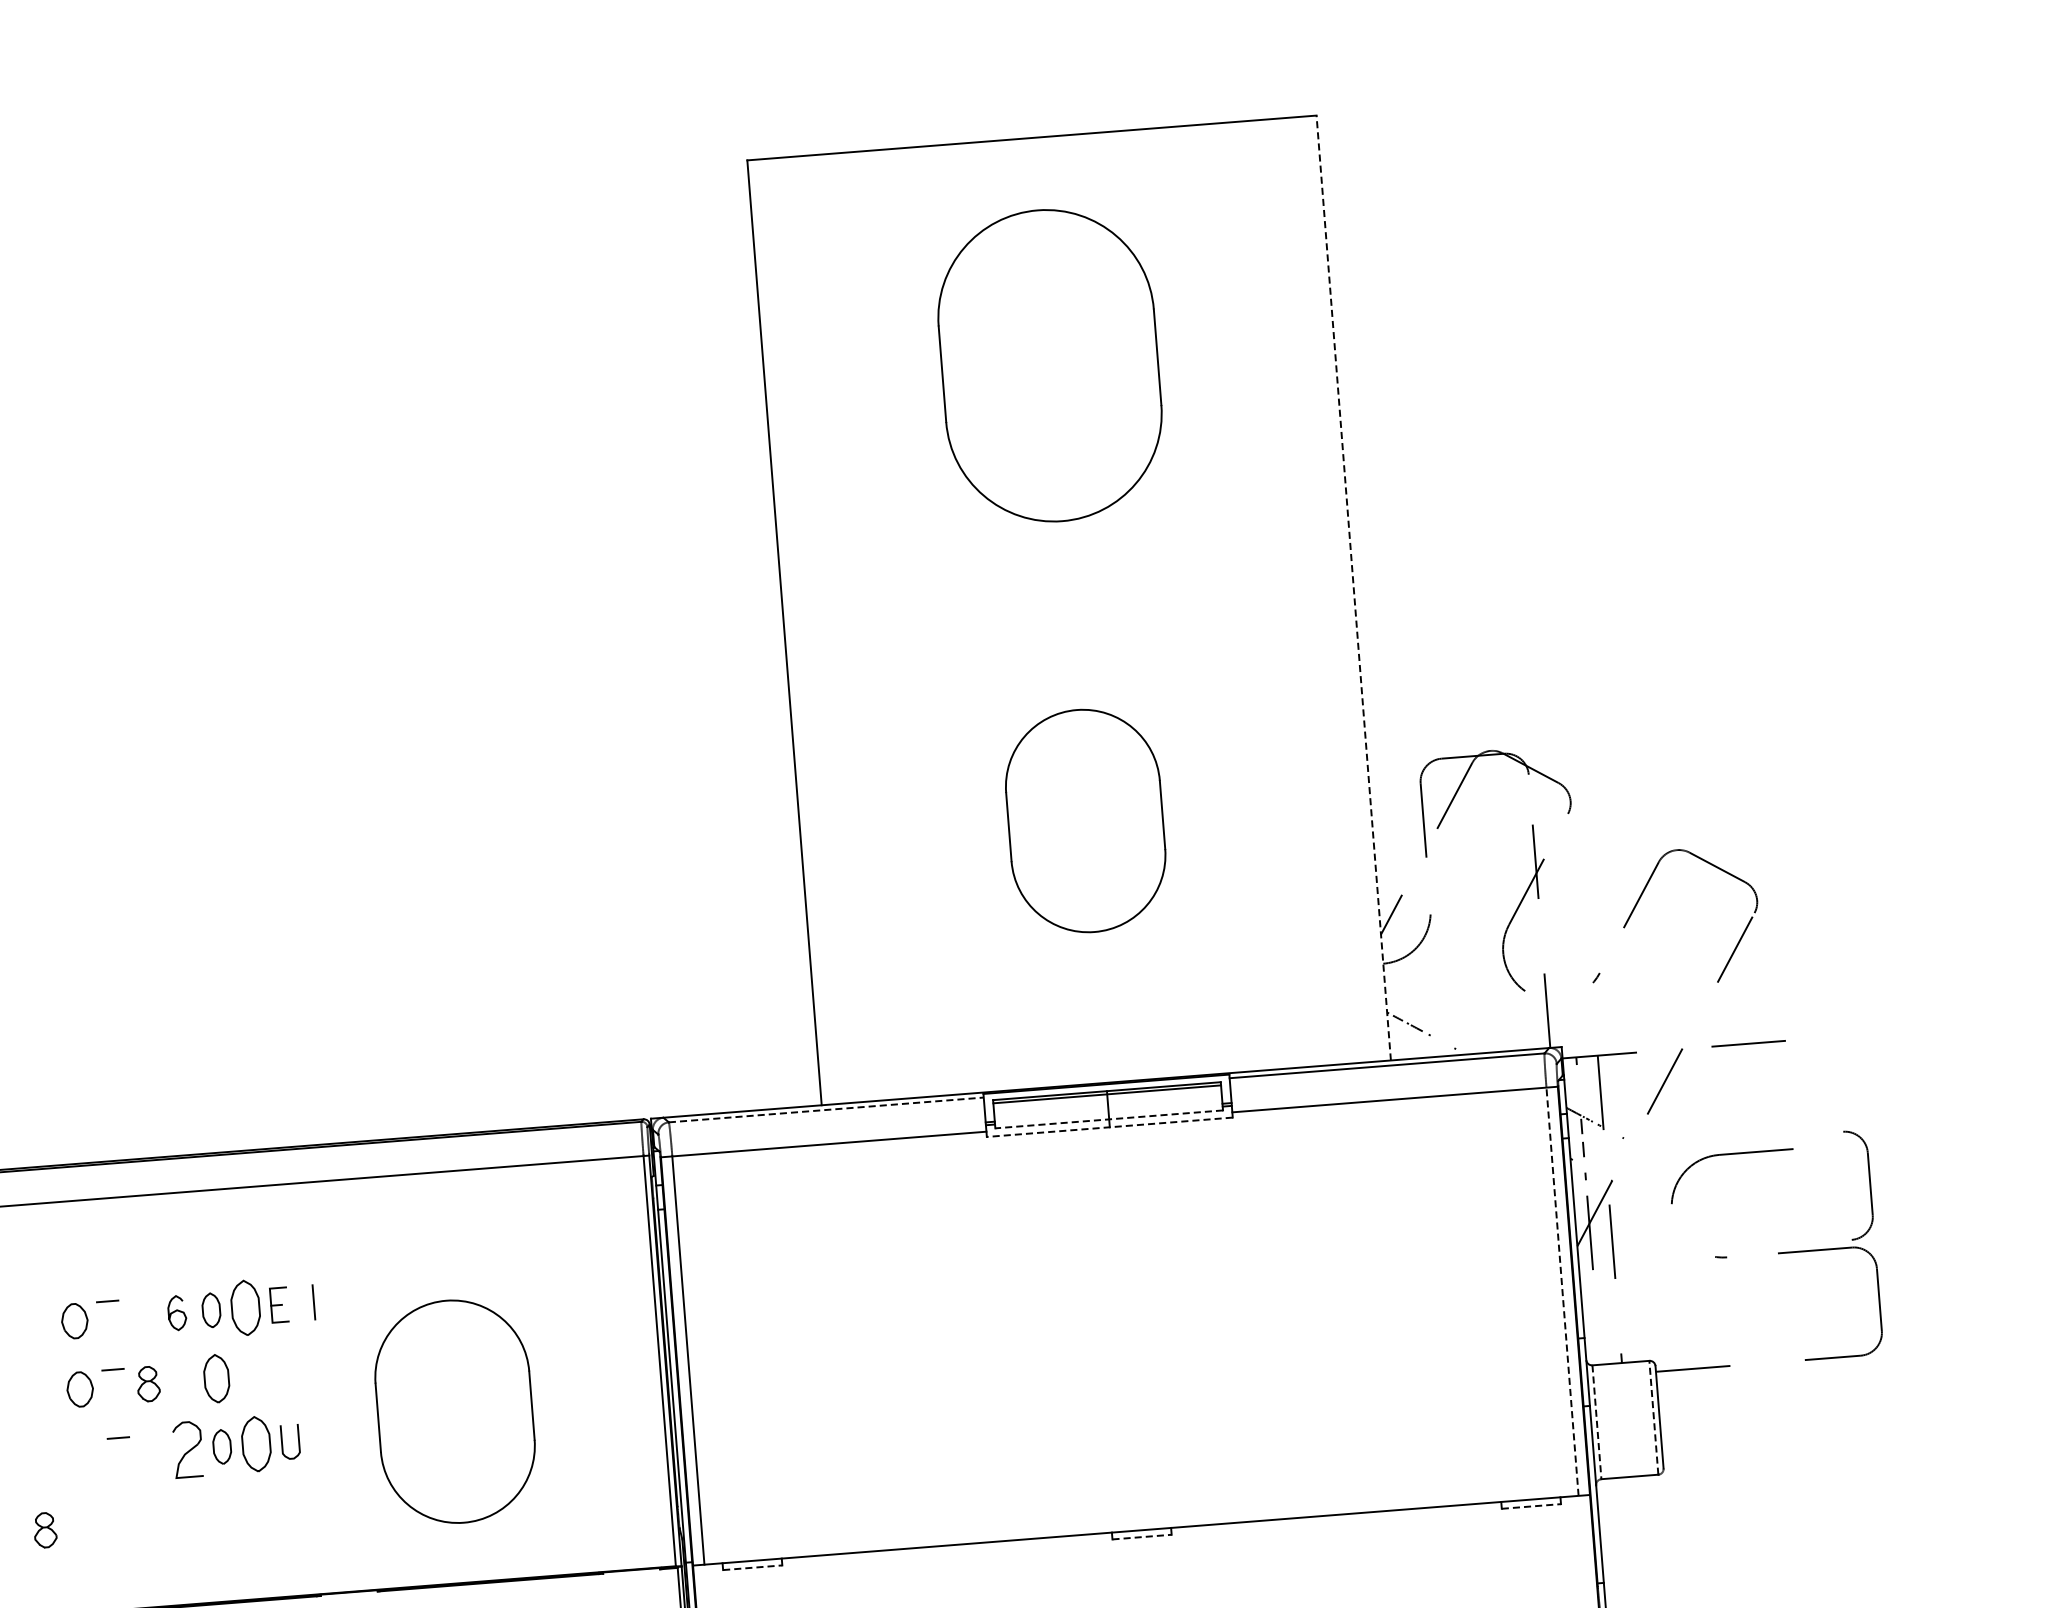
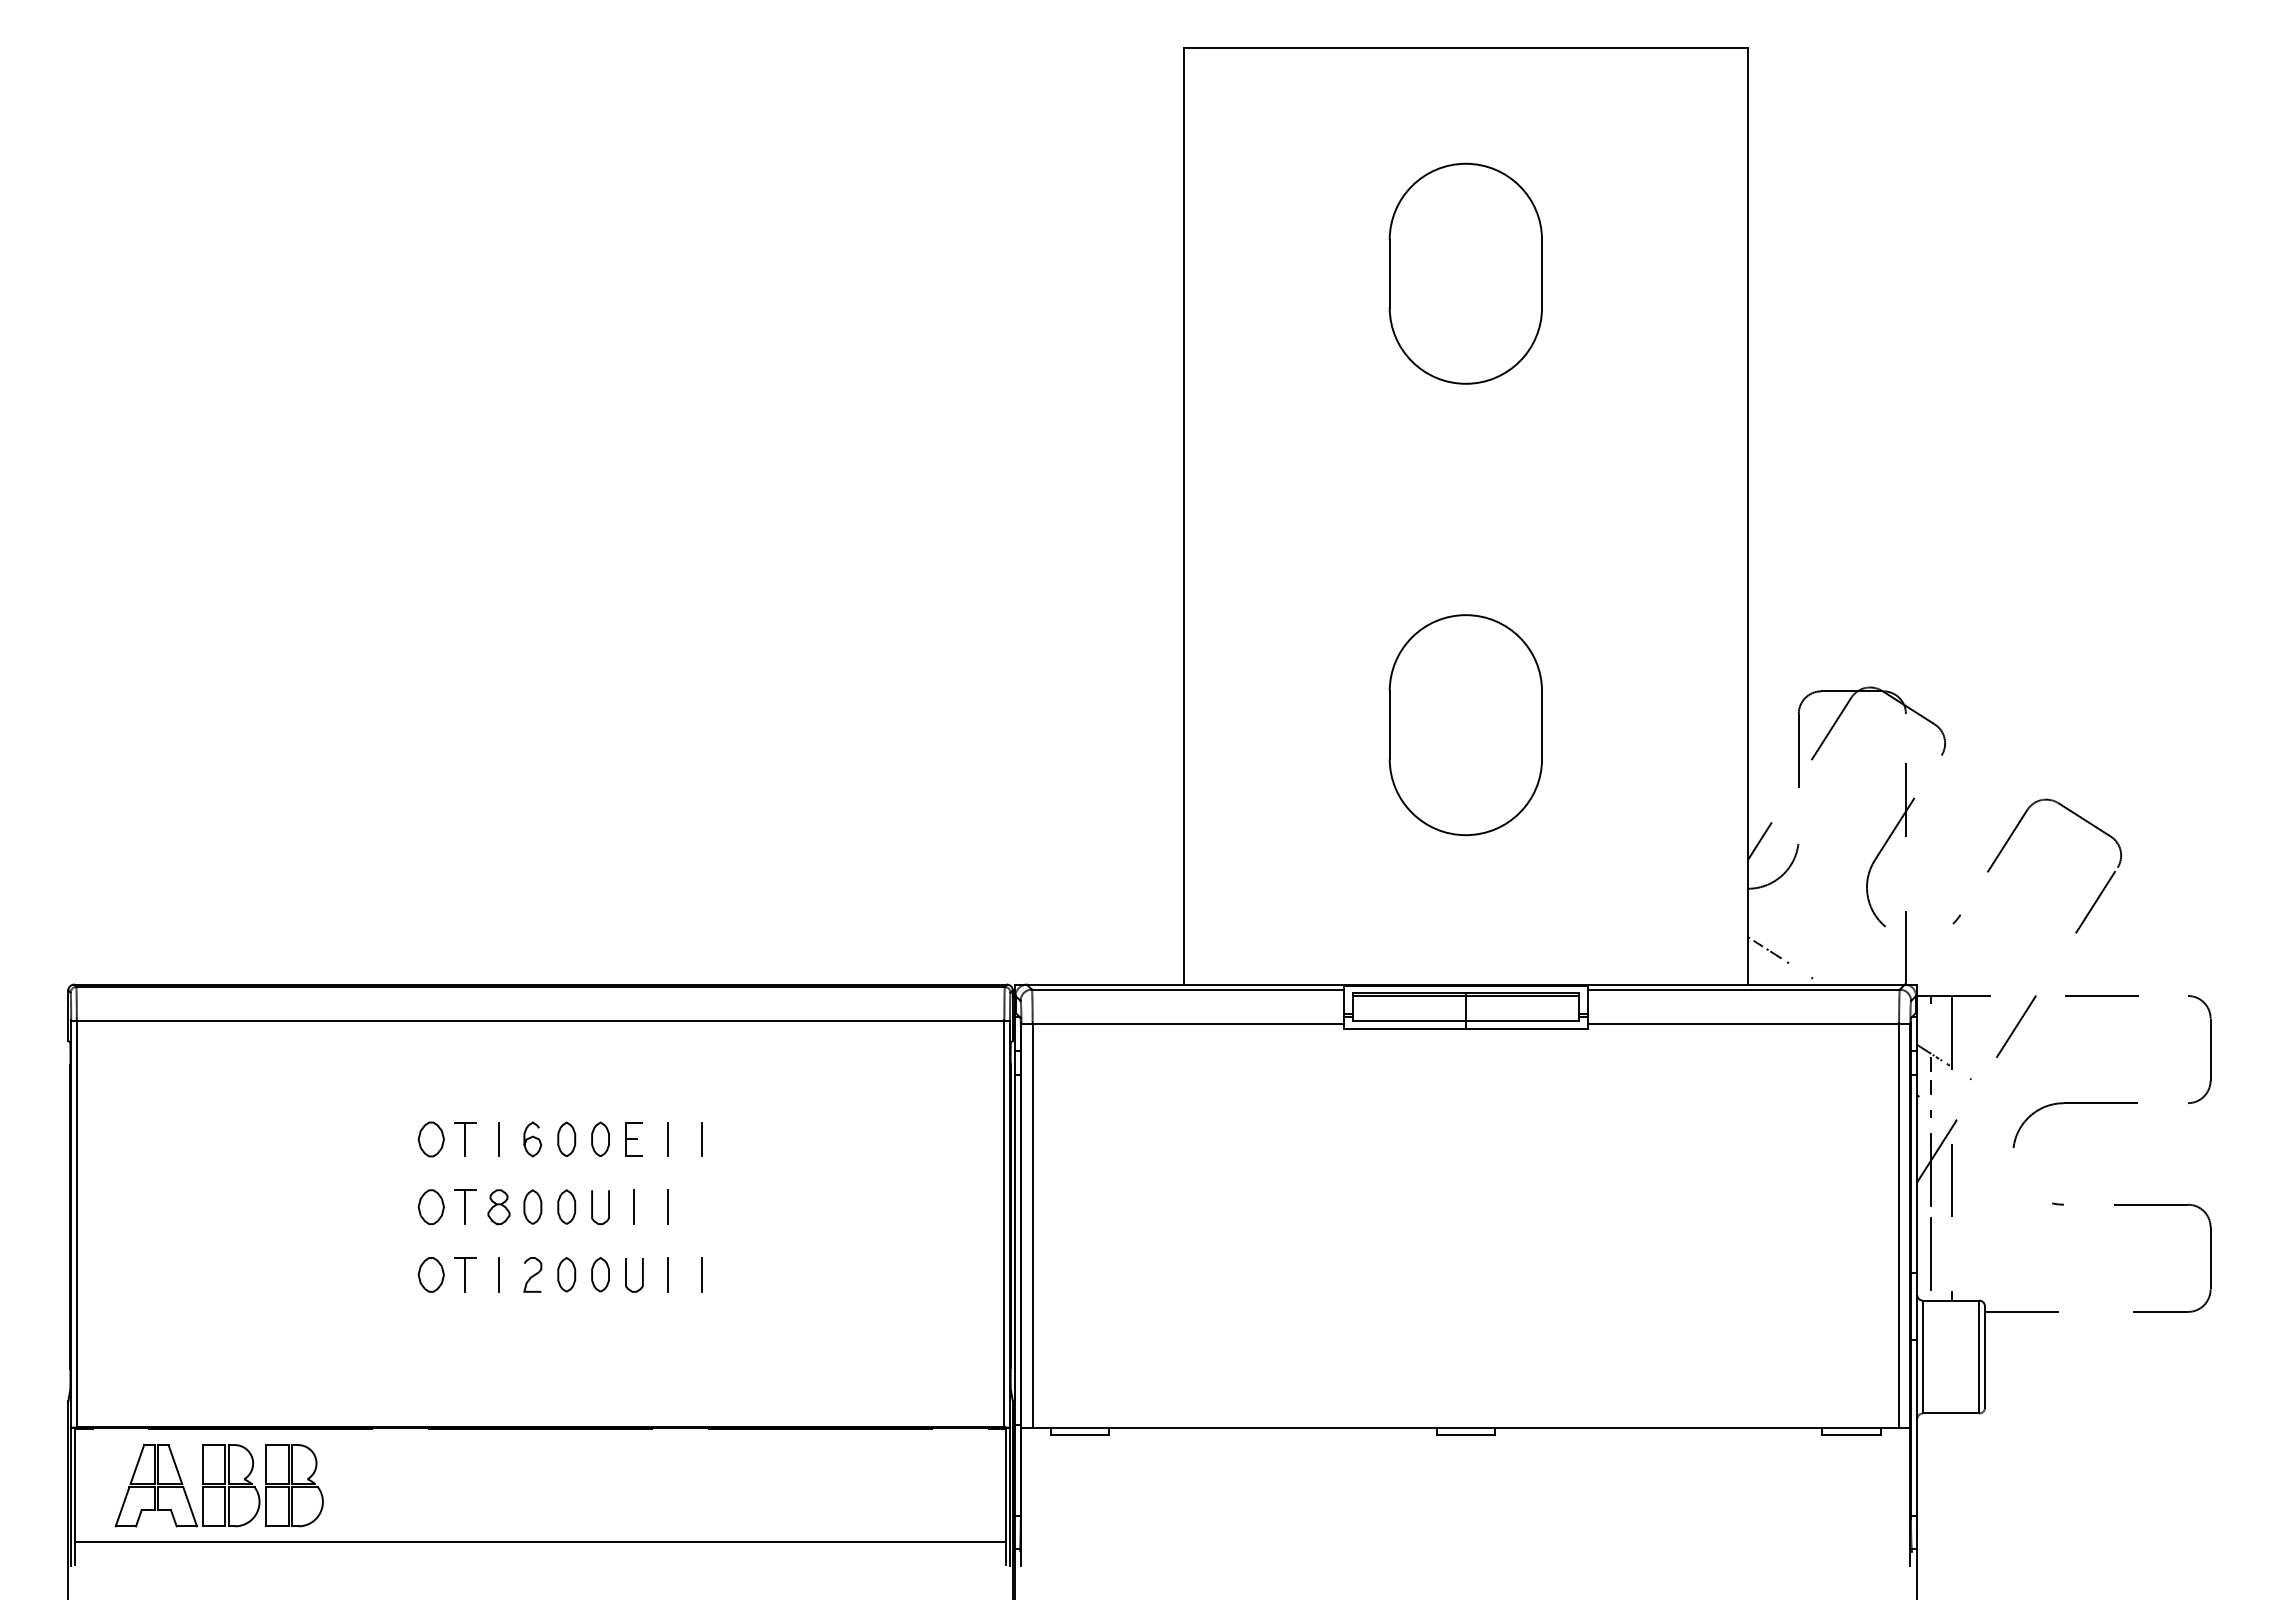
part: (1049, 365) -> (1465, 273), size x0.71
line: (1353, 587) -> (1747, 515), dashed -> solid
line: (826, 1109) -> (1188, 989), dashed -> solid
line: (1108, 1119) -> (1465, 1020), dashed -> solid
line: (1109, 1127) -> (1465, 1028), dashed -> solid
part: (1870, 1183) -> (2210, 1049), moved
line: (1562, 1291) -> (1899, 1225), dashed -> solid
line: (348, 1299) -> (702, 1139), added
part: (245, 1306) -> (600, 1138), size x0.62
line: (143, 1315) -> (499, 1139), added
line: (109, 1318) -> (465, 1139), added
line: (1596, 1322) -> (1930, 1258), added
line: (319, 1370) -> (668, 1207), added
line: (285, 1373) -> (634, 1207), added
curve: (242, 1377) -> (592, 1207), added
part: (216, 1378) -> (566, 1206), size x0.71
part: (182, 1380) -> (532, 1206), added
line: (114, 1387) -> (465, 1207), added
part: (454, 1412) -> (798, 1258), removed
line: (1654, 1417) -> (1979, 1356), dashed -> solid
line: (1596, 1422) -> (1922, 1357), dashed -> solid
line: (359, 1435) -> (702, 1274), added
line: (324, 1438) -> (668, 1274), added
part: (256, 1443) -> (600, 1274), size x0.62
part: (187, 1449) -> (532, 1274), size x0.62
line: (154, 1451) -> (499, 1274), added
line: (120, 1454) -> (465, 1274), added
part: (84, 1457) -> (430, 1274), added
line: (1532, 1505) -> (1852, 1434), dashed -> solid
part: (44, 1530) -> (385, 1343), removed
line: (1142, 1536) -> (1466, 1434), dashed -> solid
line: (753, 1567) -> (1080, 1434), dashed -> solid

